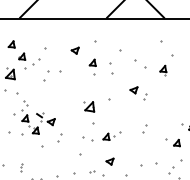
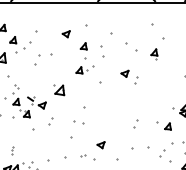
part: (89, 106) -> (59, 90), moved
part: (144, 128) -> (135, 123), moved
part: (111, 135) -> (84, 69), moved

